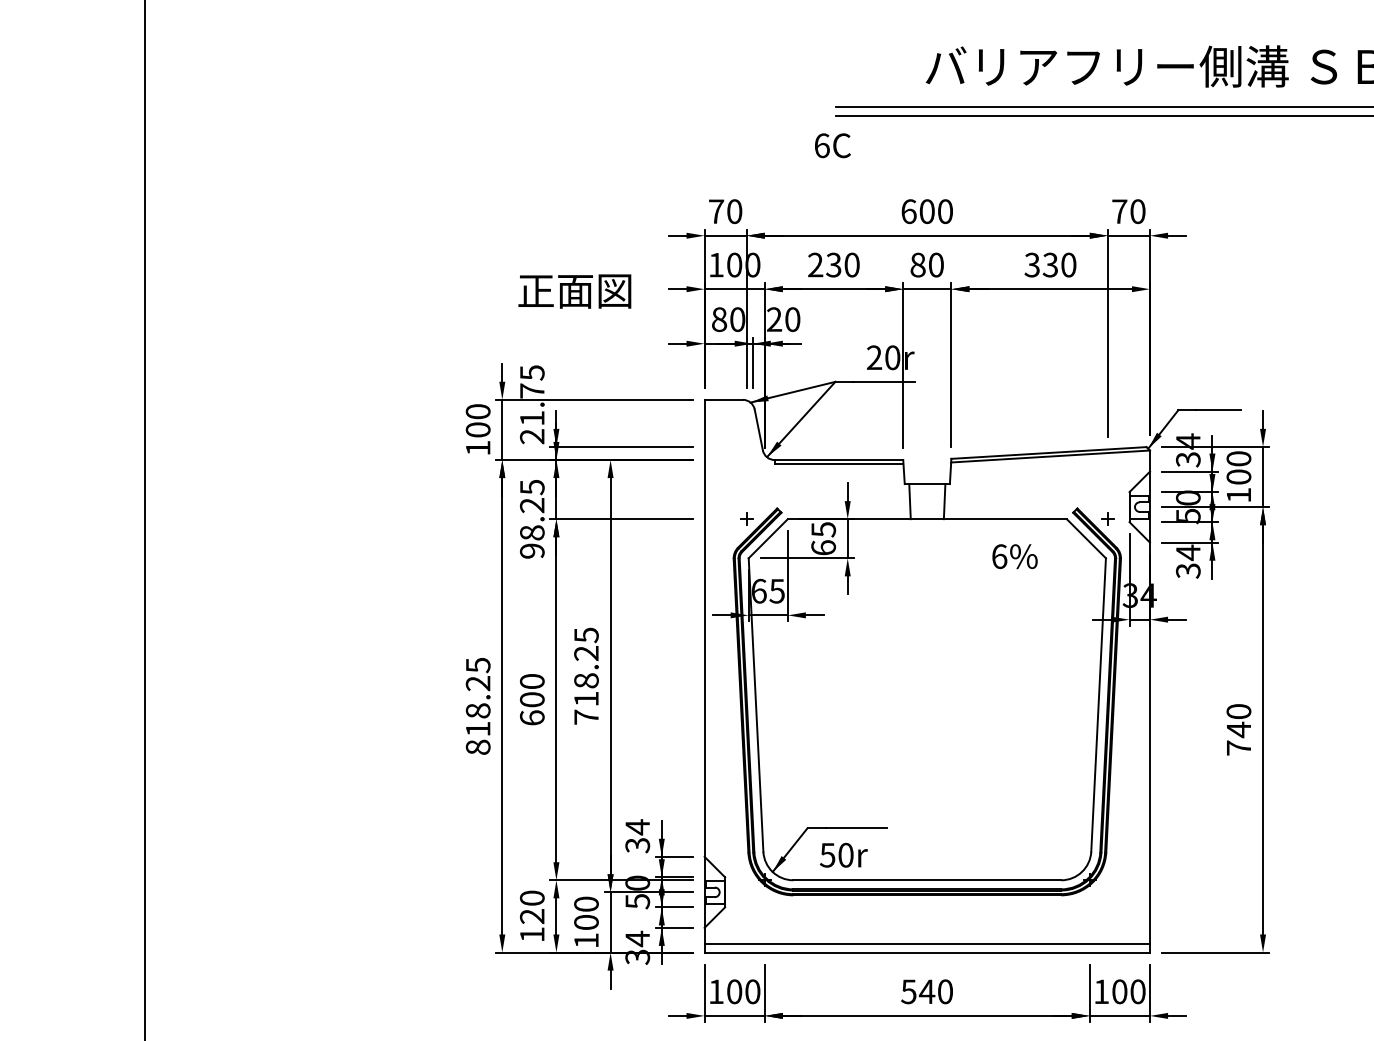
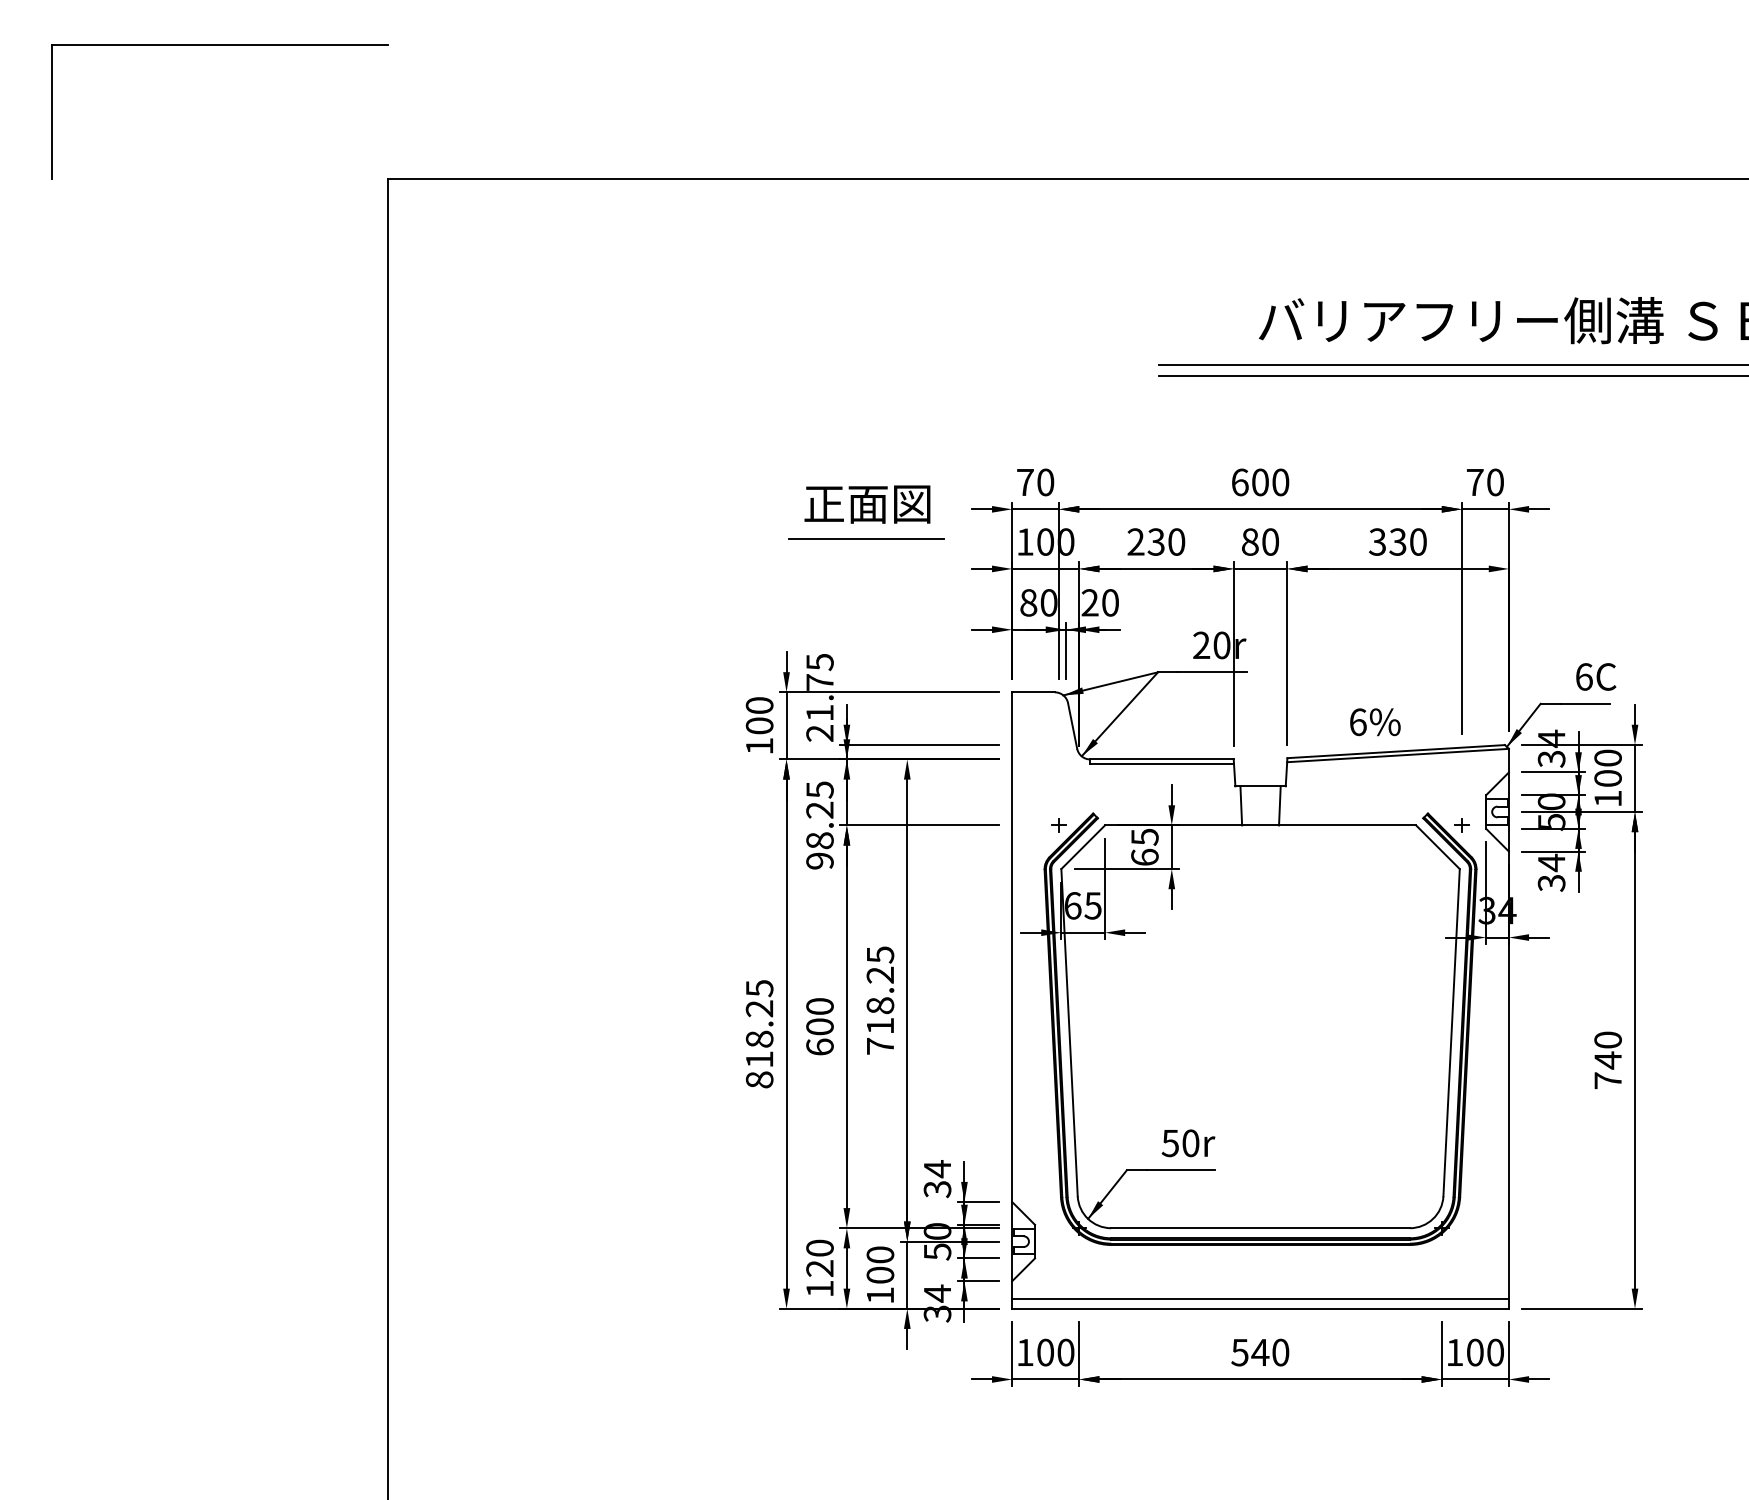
text: (833, 145) -> (1596, 676), moved
line: (574, 261) -> (866, 538), added
text: (574, 291) -> (867, 504), moved
text: (1015, 556) -> (1375, 722), moved
text: (843, 855) -> (1188, 1143), moved

